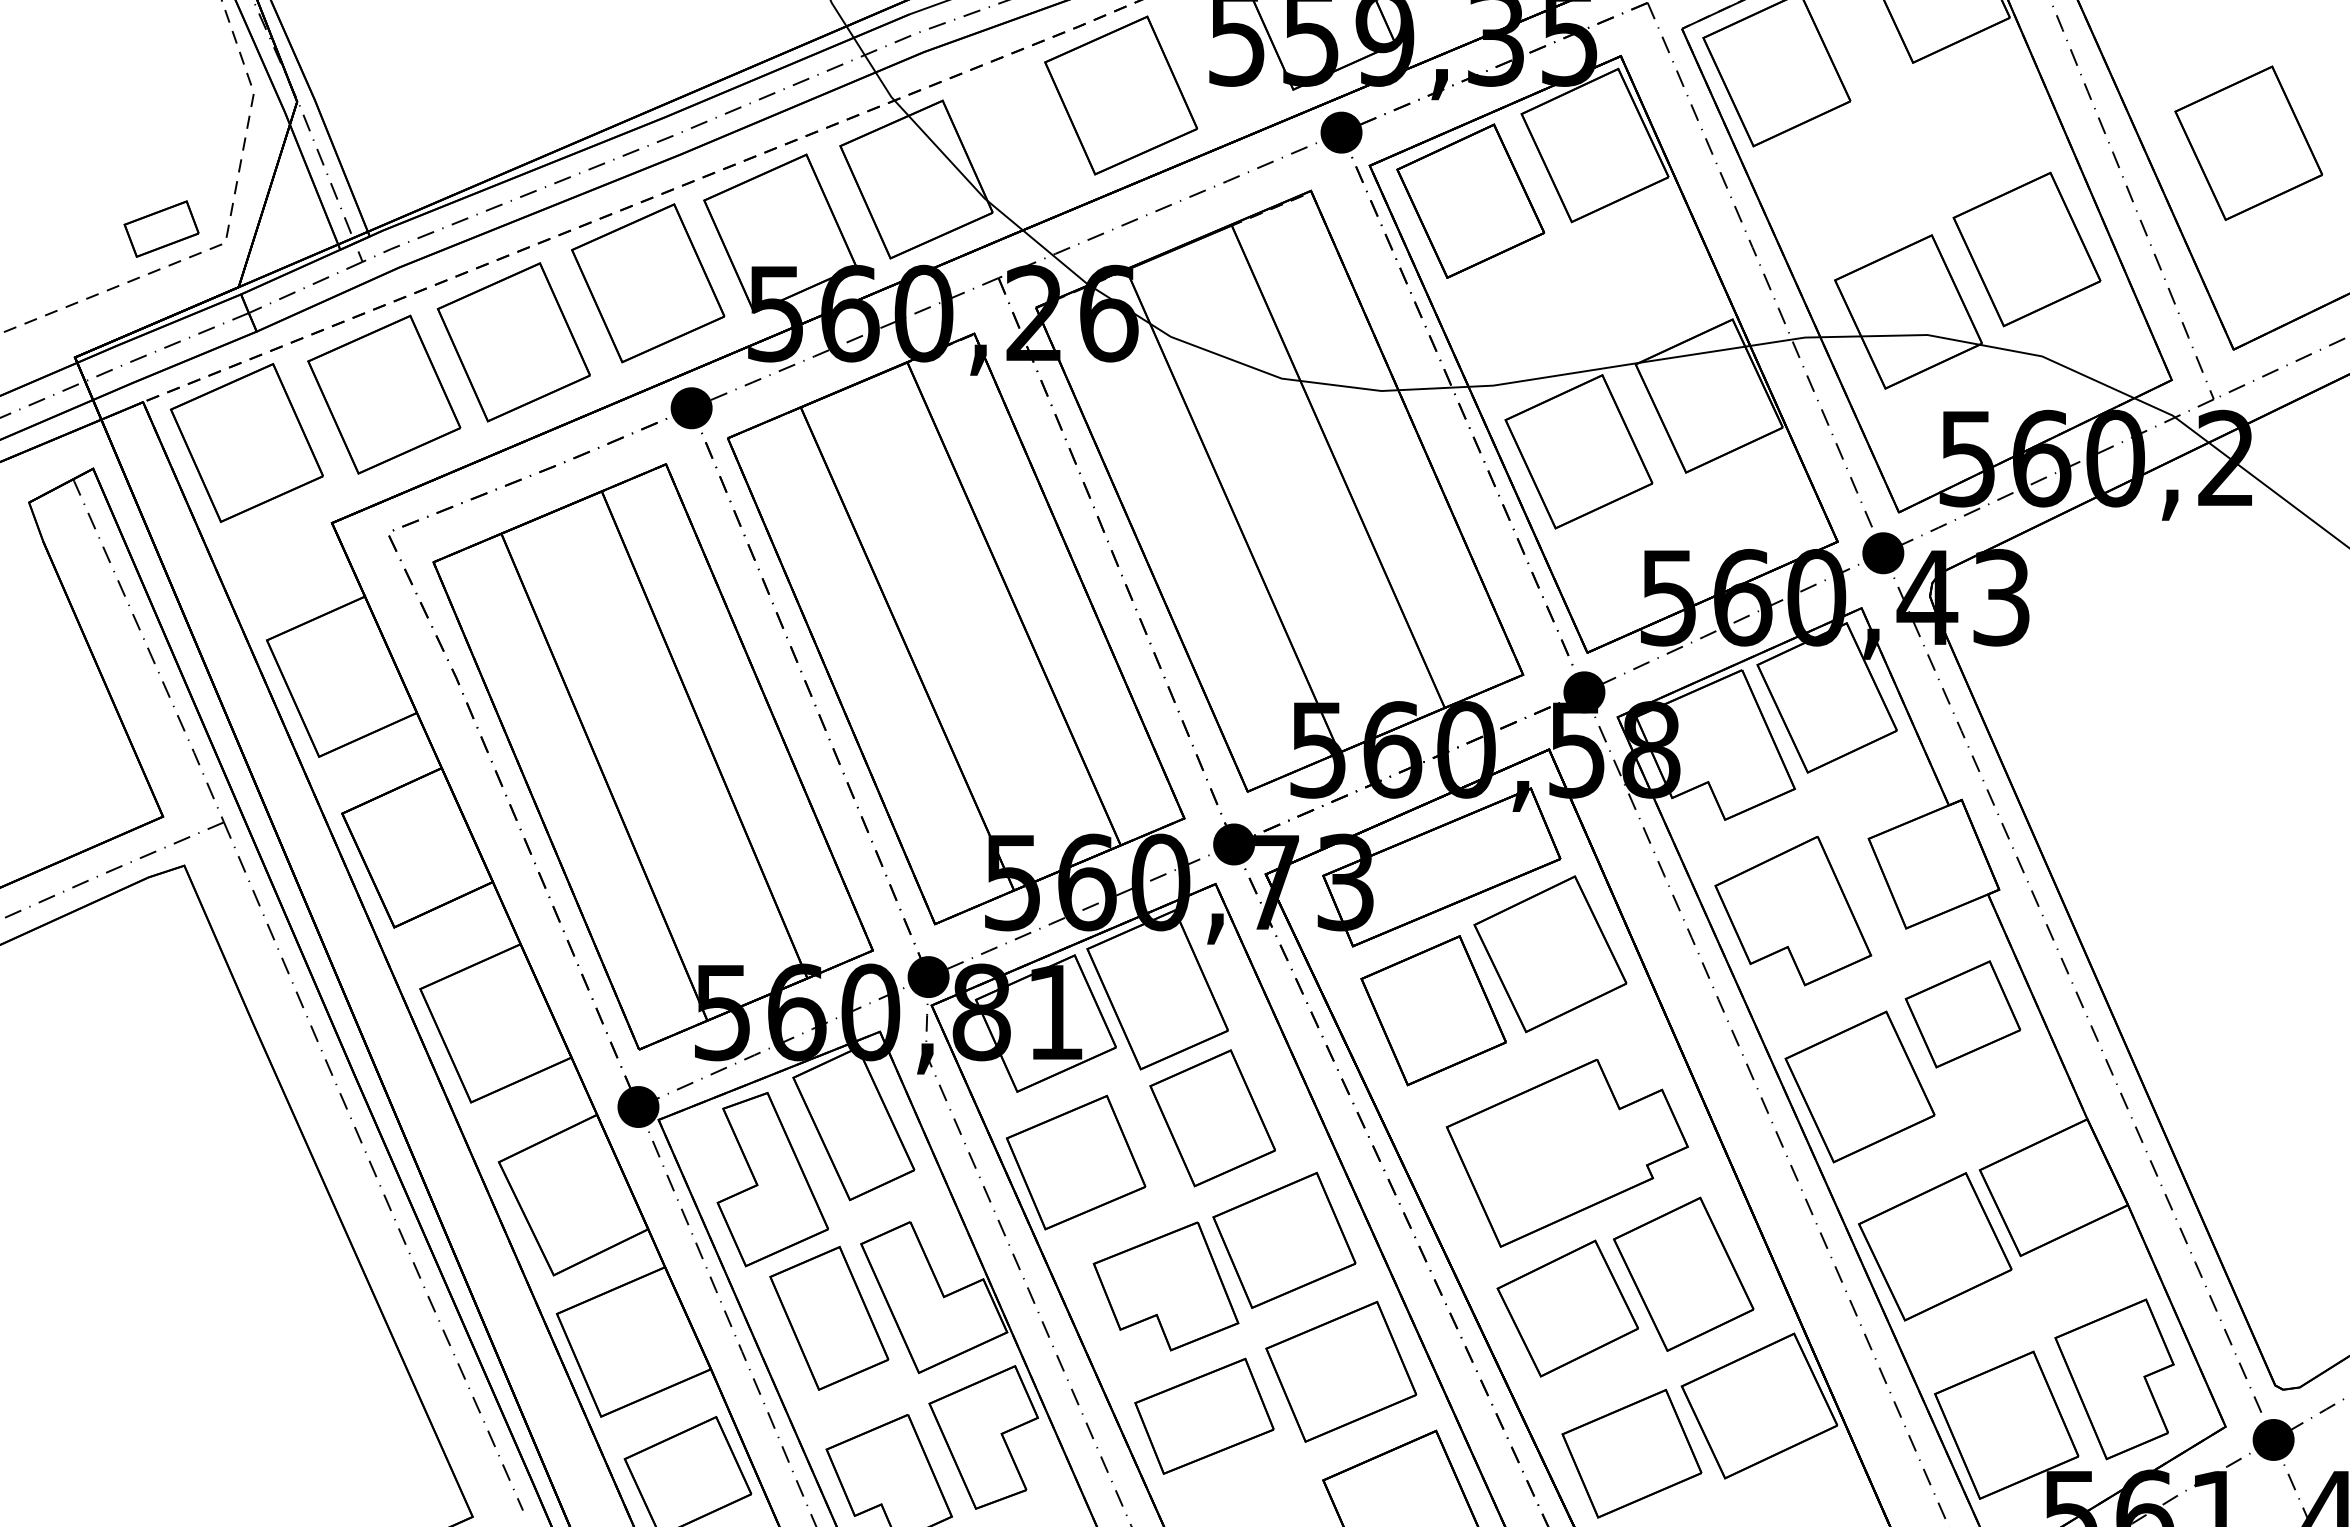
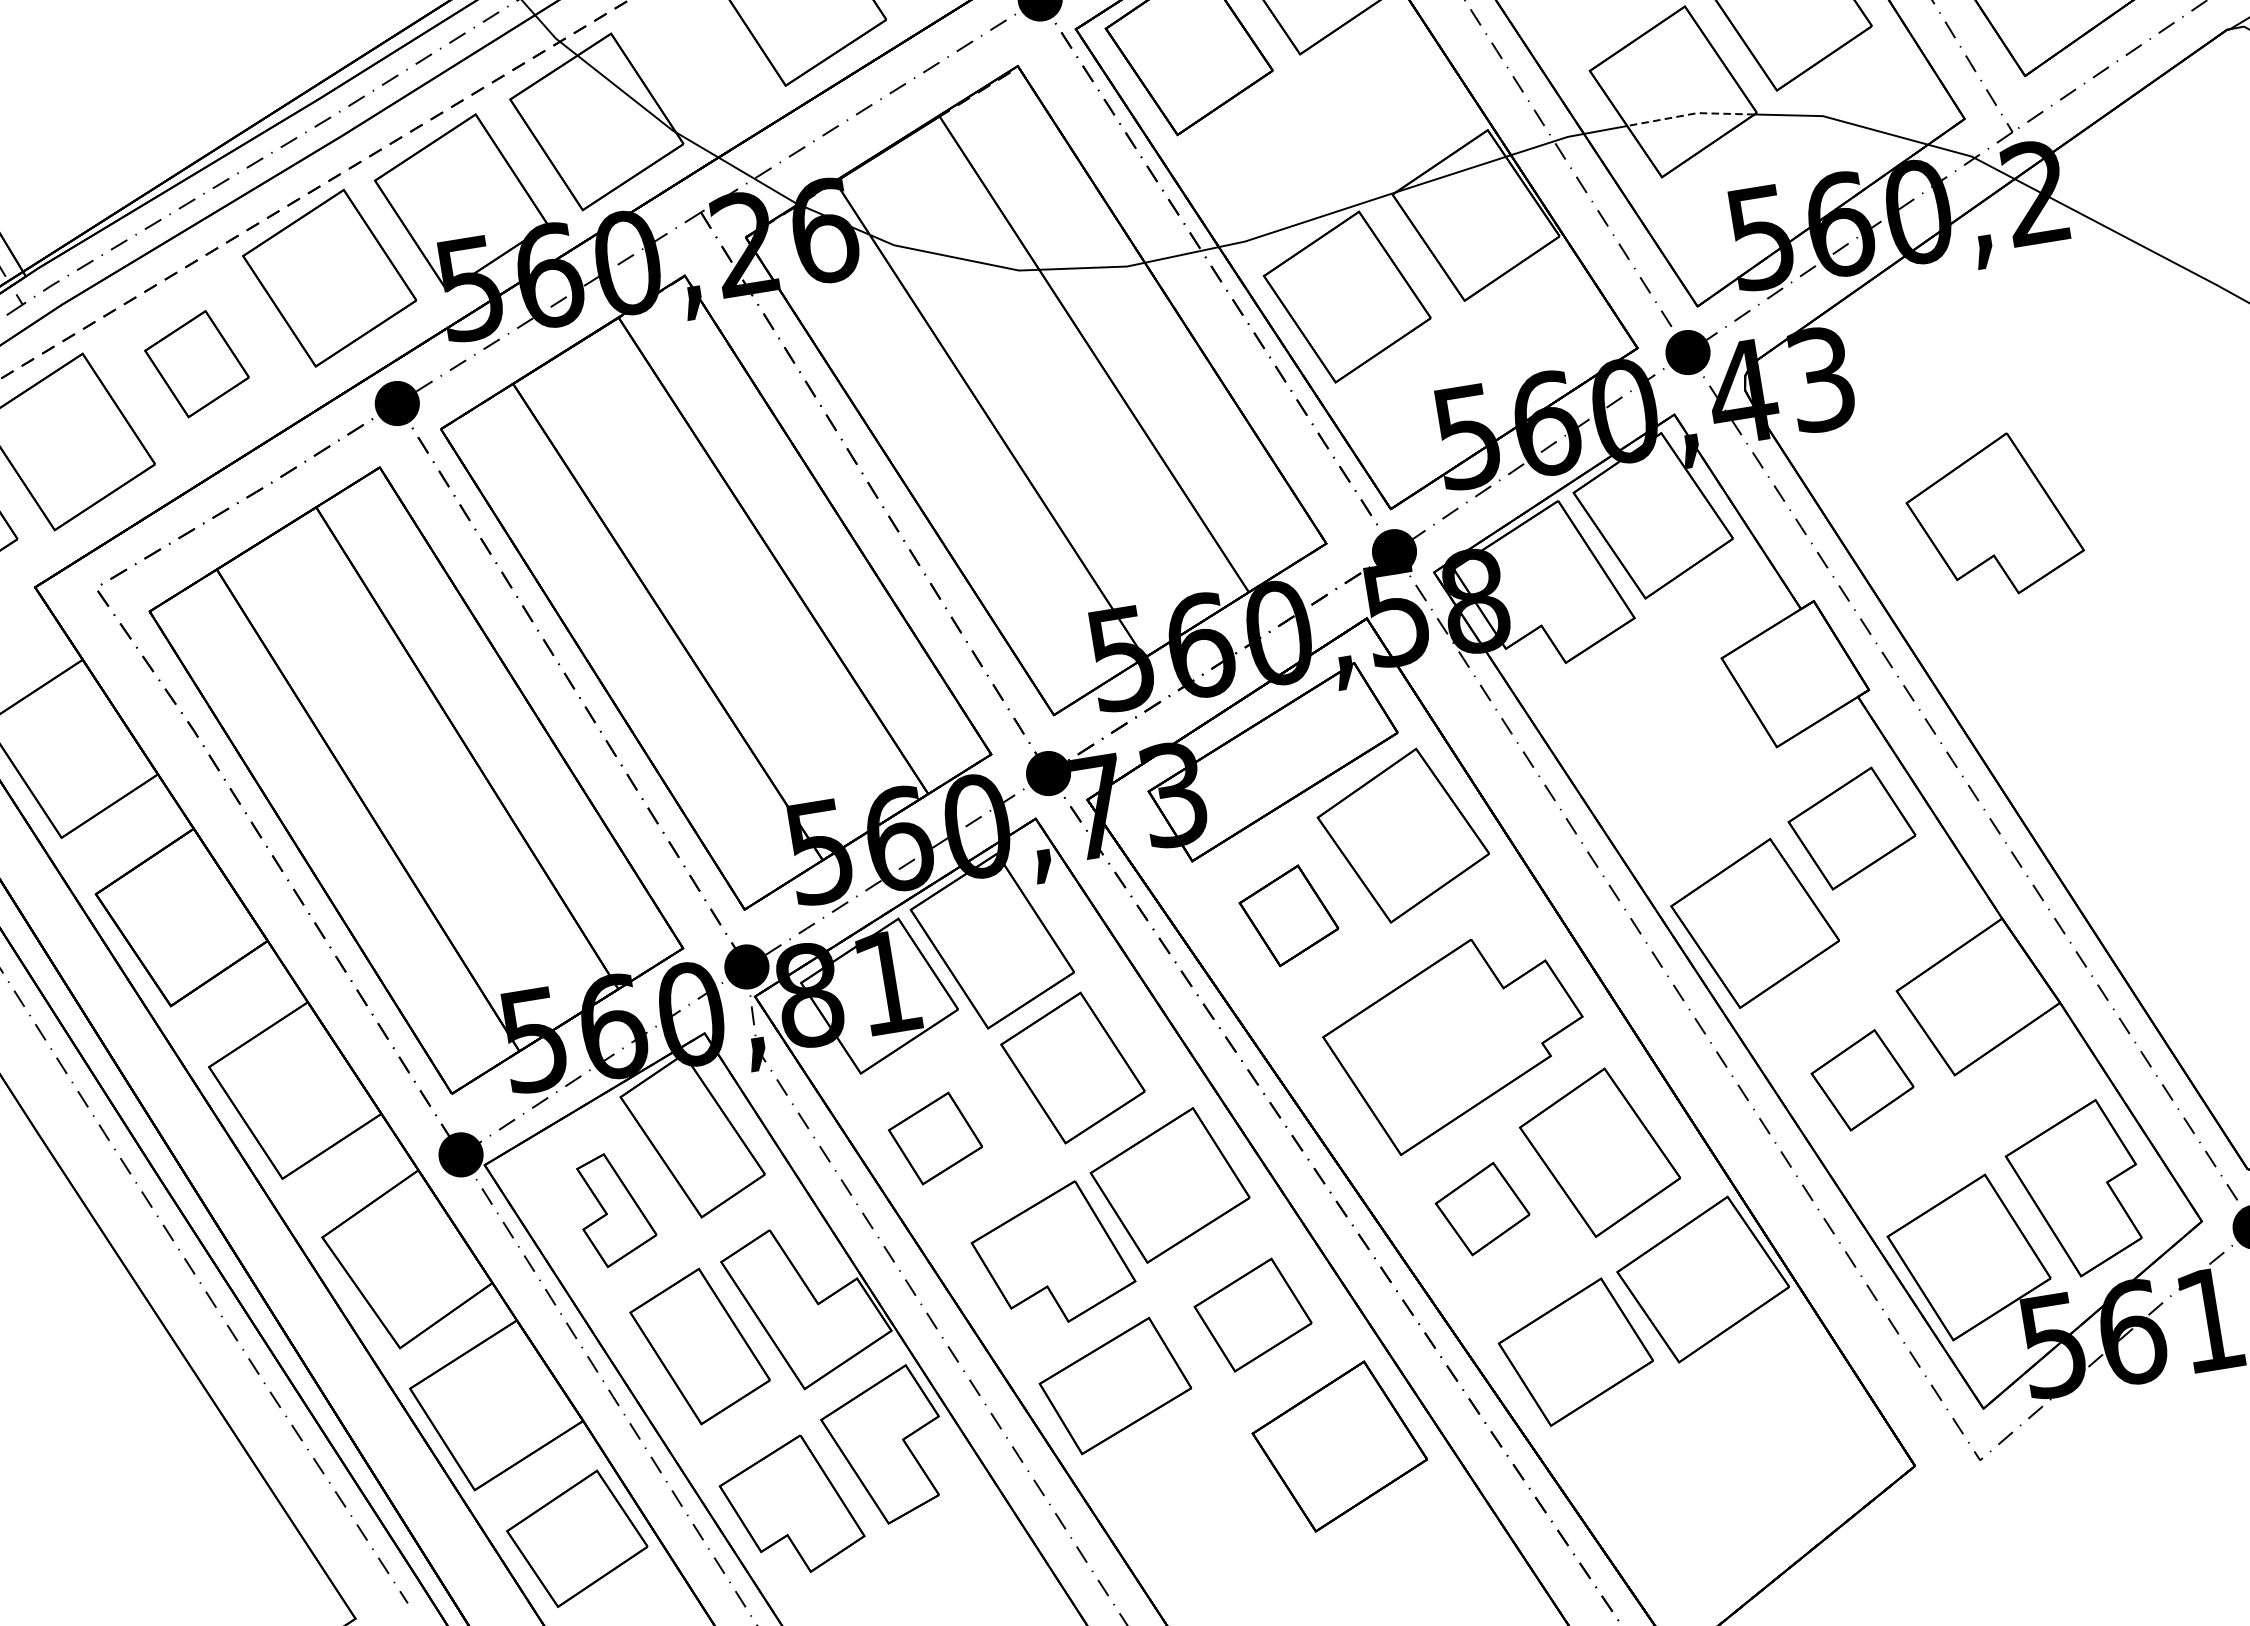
line: (1921, 335) -> (1691, 114), solid -> dashed
part: (513, 342) -> (196, 364), size x0.6
part: (1793, 911) -> (1993, 516), moved
part: (1433, 1010) -> (1288, 915), size x0.6
part: (1076, 1162) -> (935, 1138), size x0.6
part: (772, 1179) -> (615, 1208), size x0.6
part: (1935, 1246) -> (1862, 1079), size x0.6
part: (1567, 1308) -> (1482, 1209), size x0.6
part: (1341, 1371) -> (1253, 1314), size x0.7

